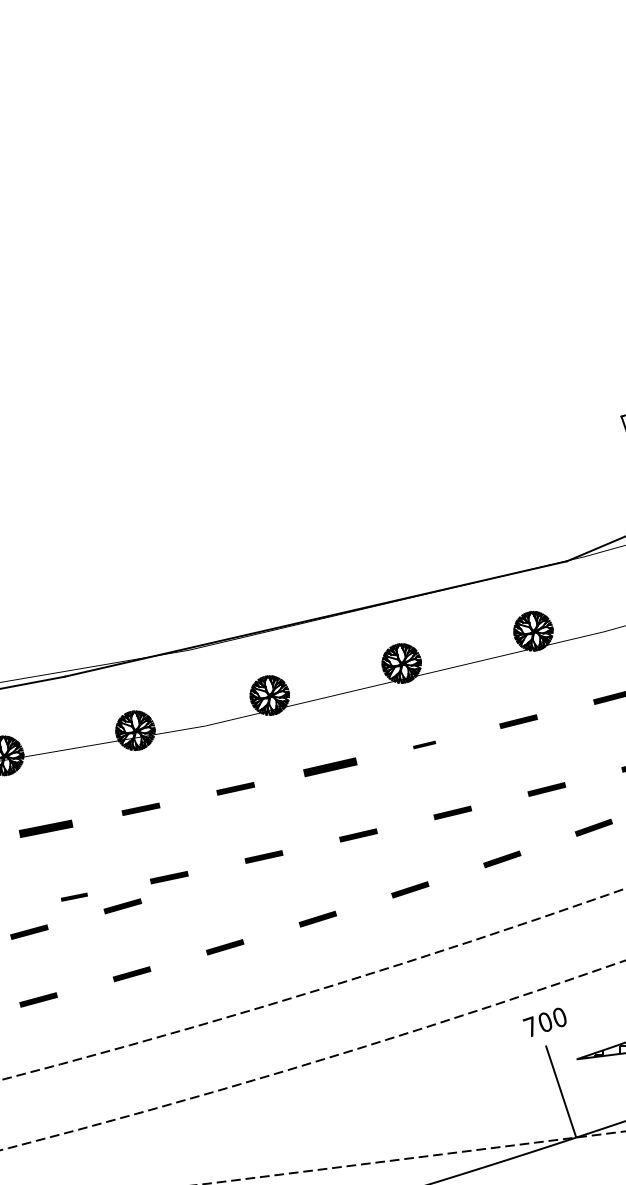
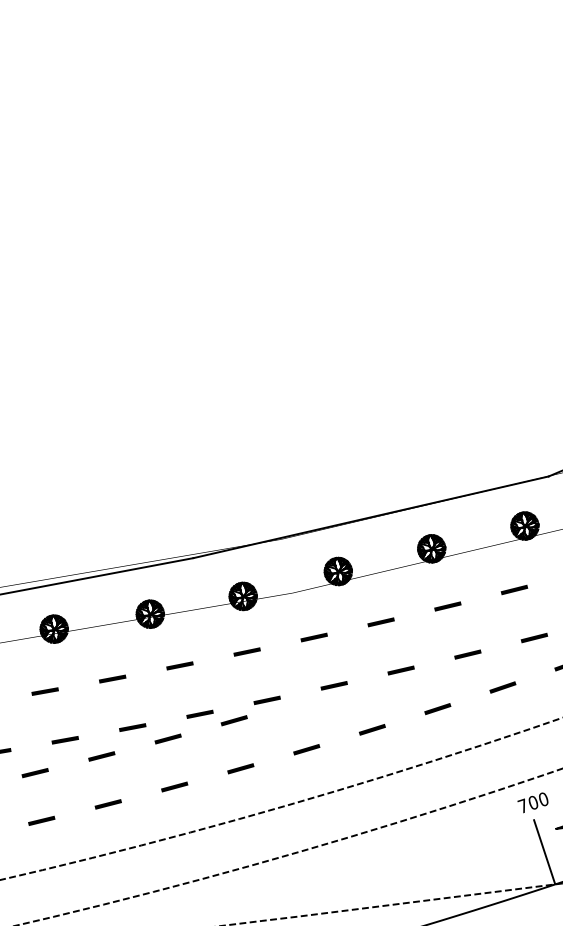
part: (424, 744) -> (447, 606), size x1.67
part: (329, 767) -> (380, 622), size x0.71
part: (45, 828) -> (179, 665), size x0.71
part: (73, 896) -> (199, 713), size x1.43

